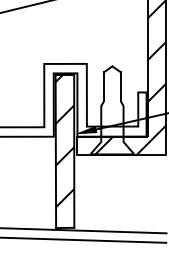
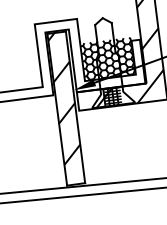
hatch: (111, 107) -> (106, 59), added
hatch: (112, 145) -> (112, 96), added

